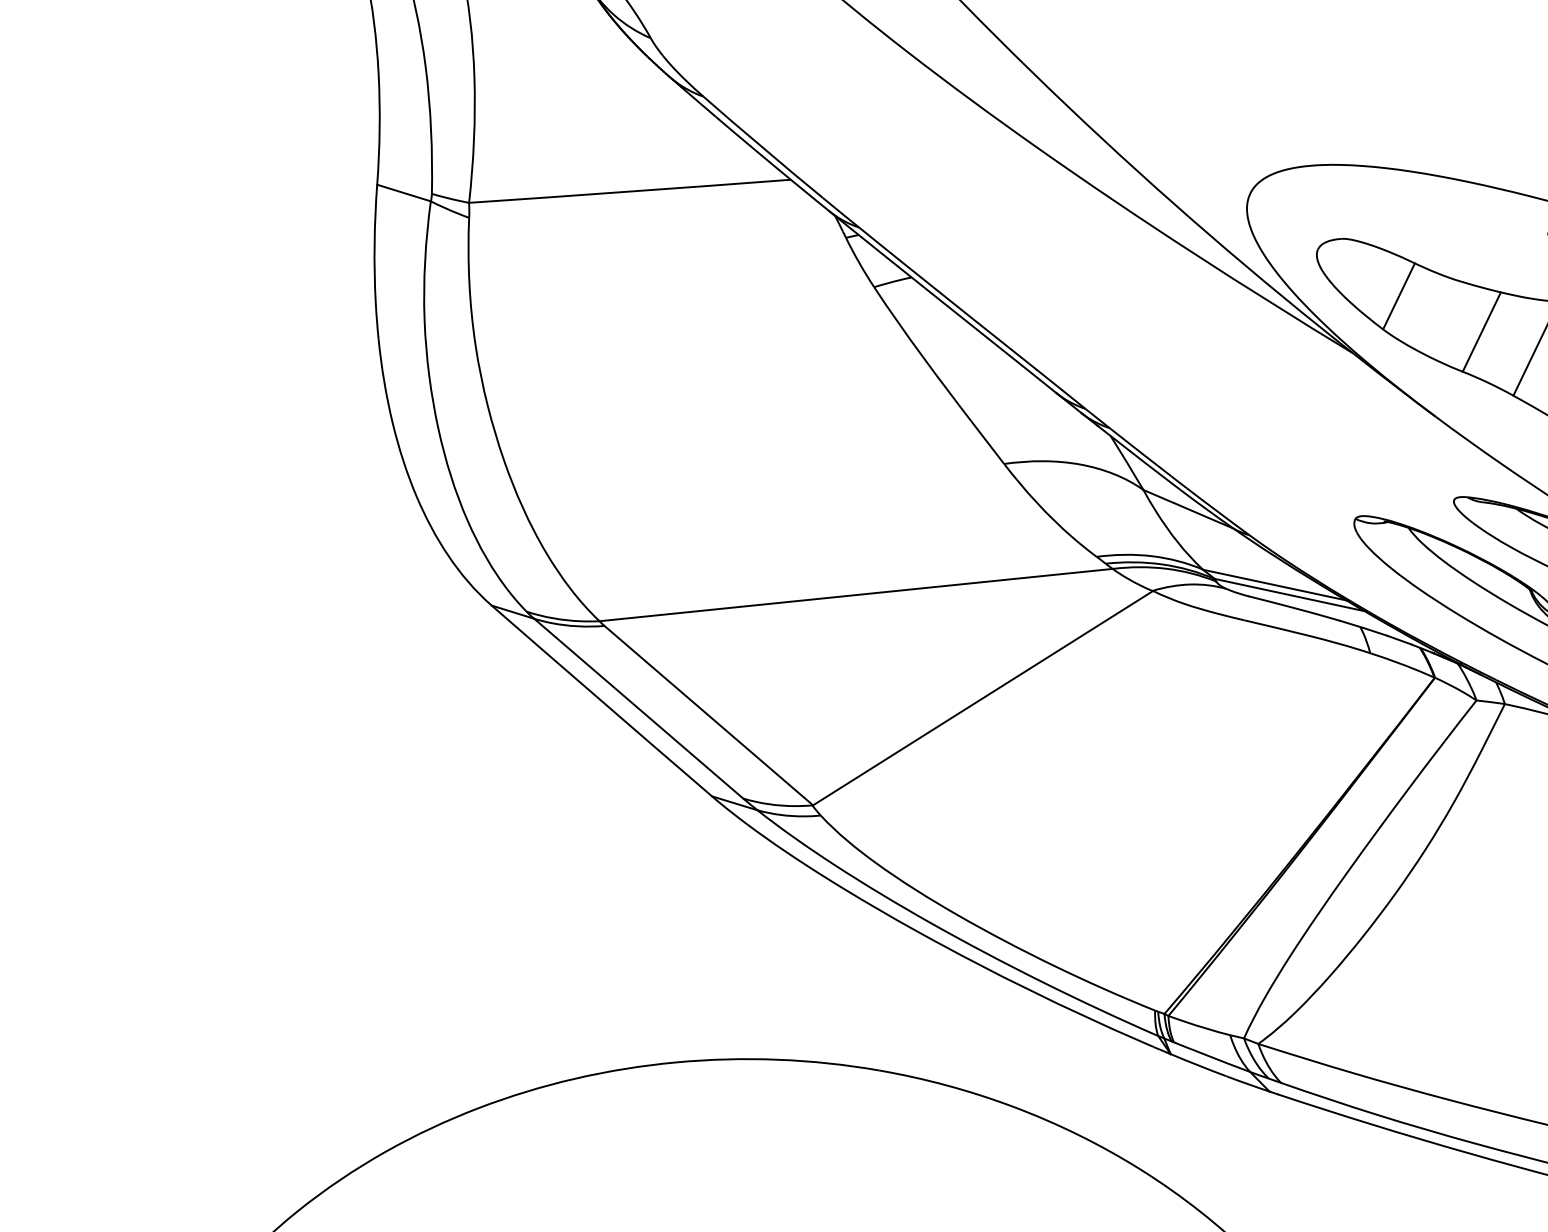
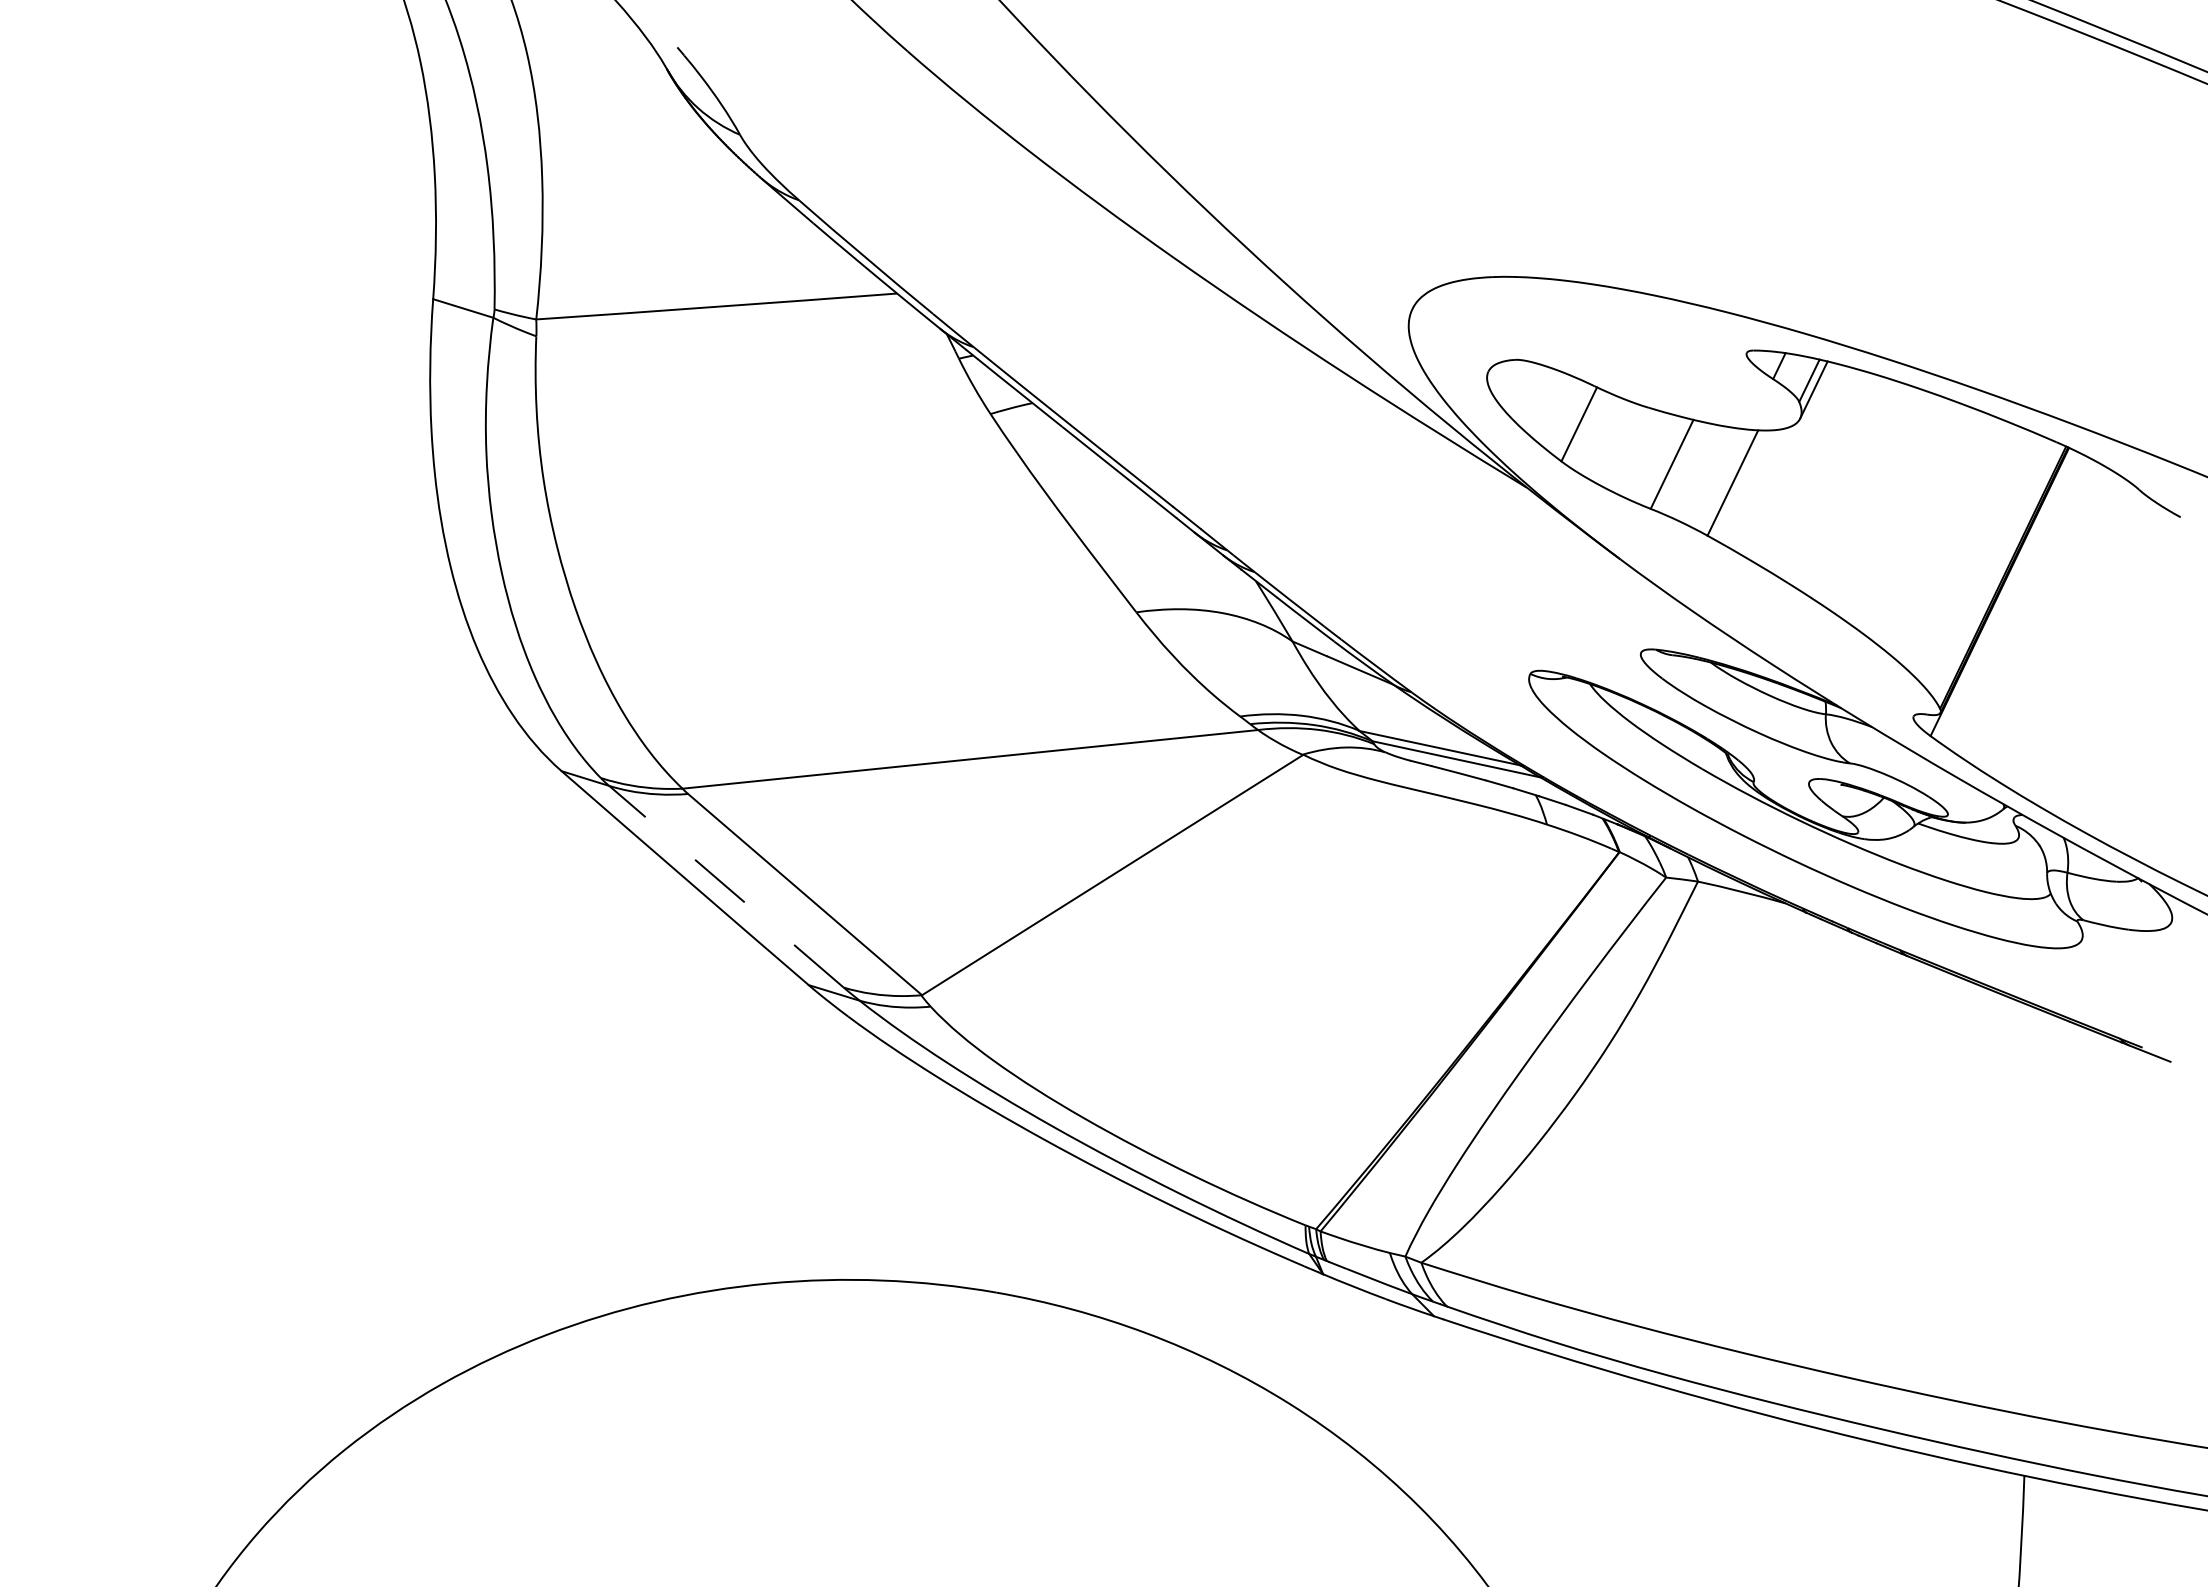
line: (638, 708) -> (726, 886), solid -> dashed

